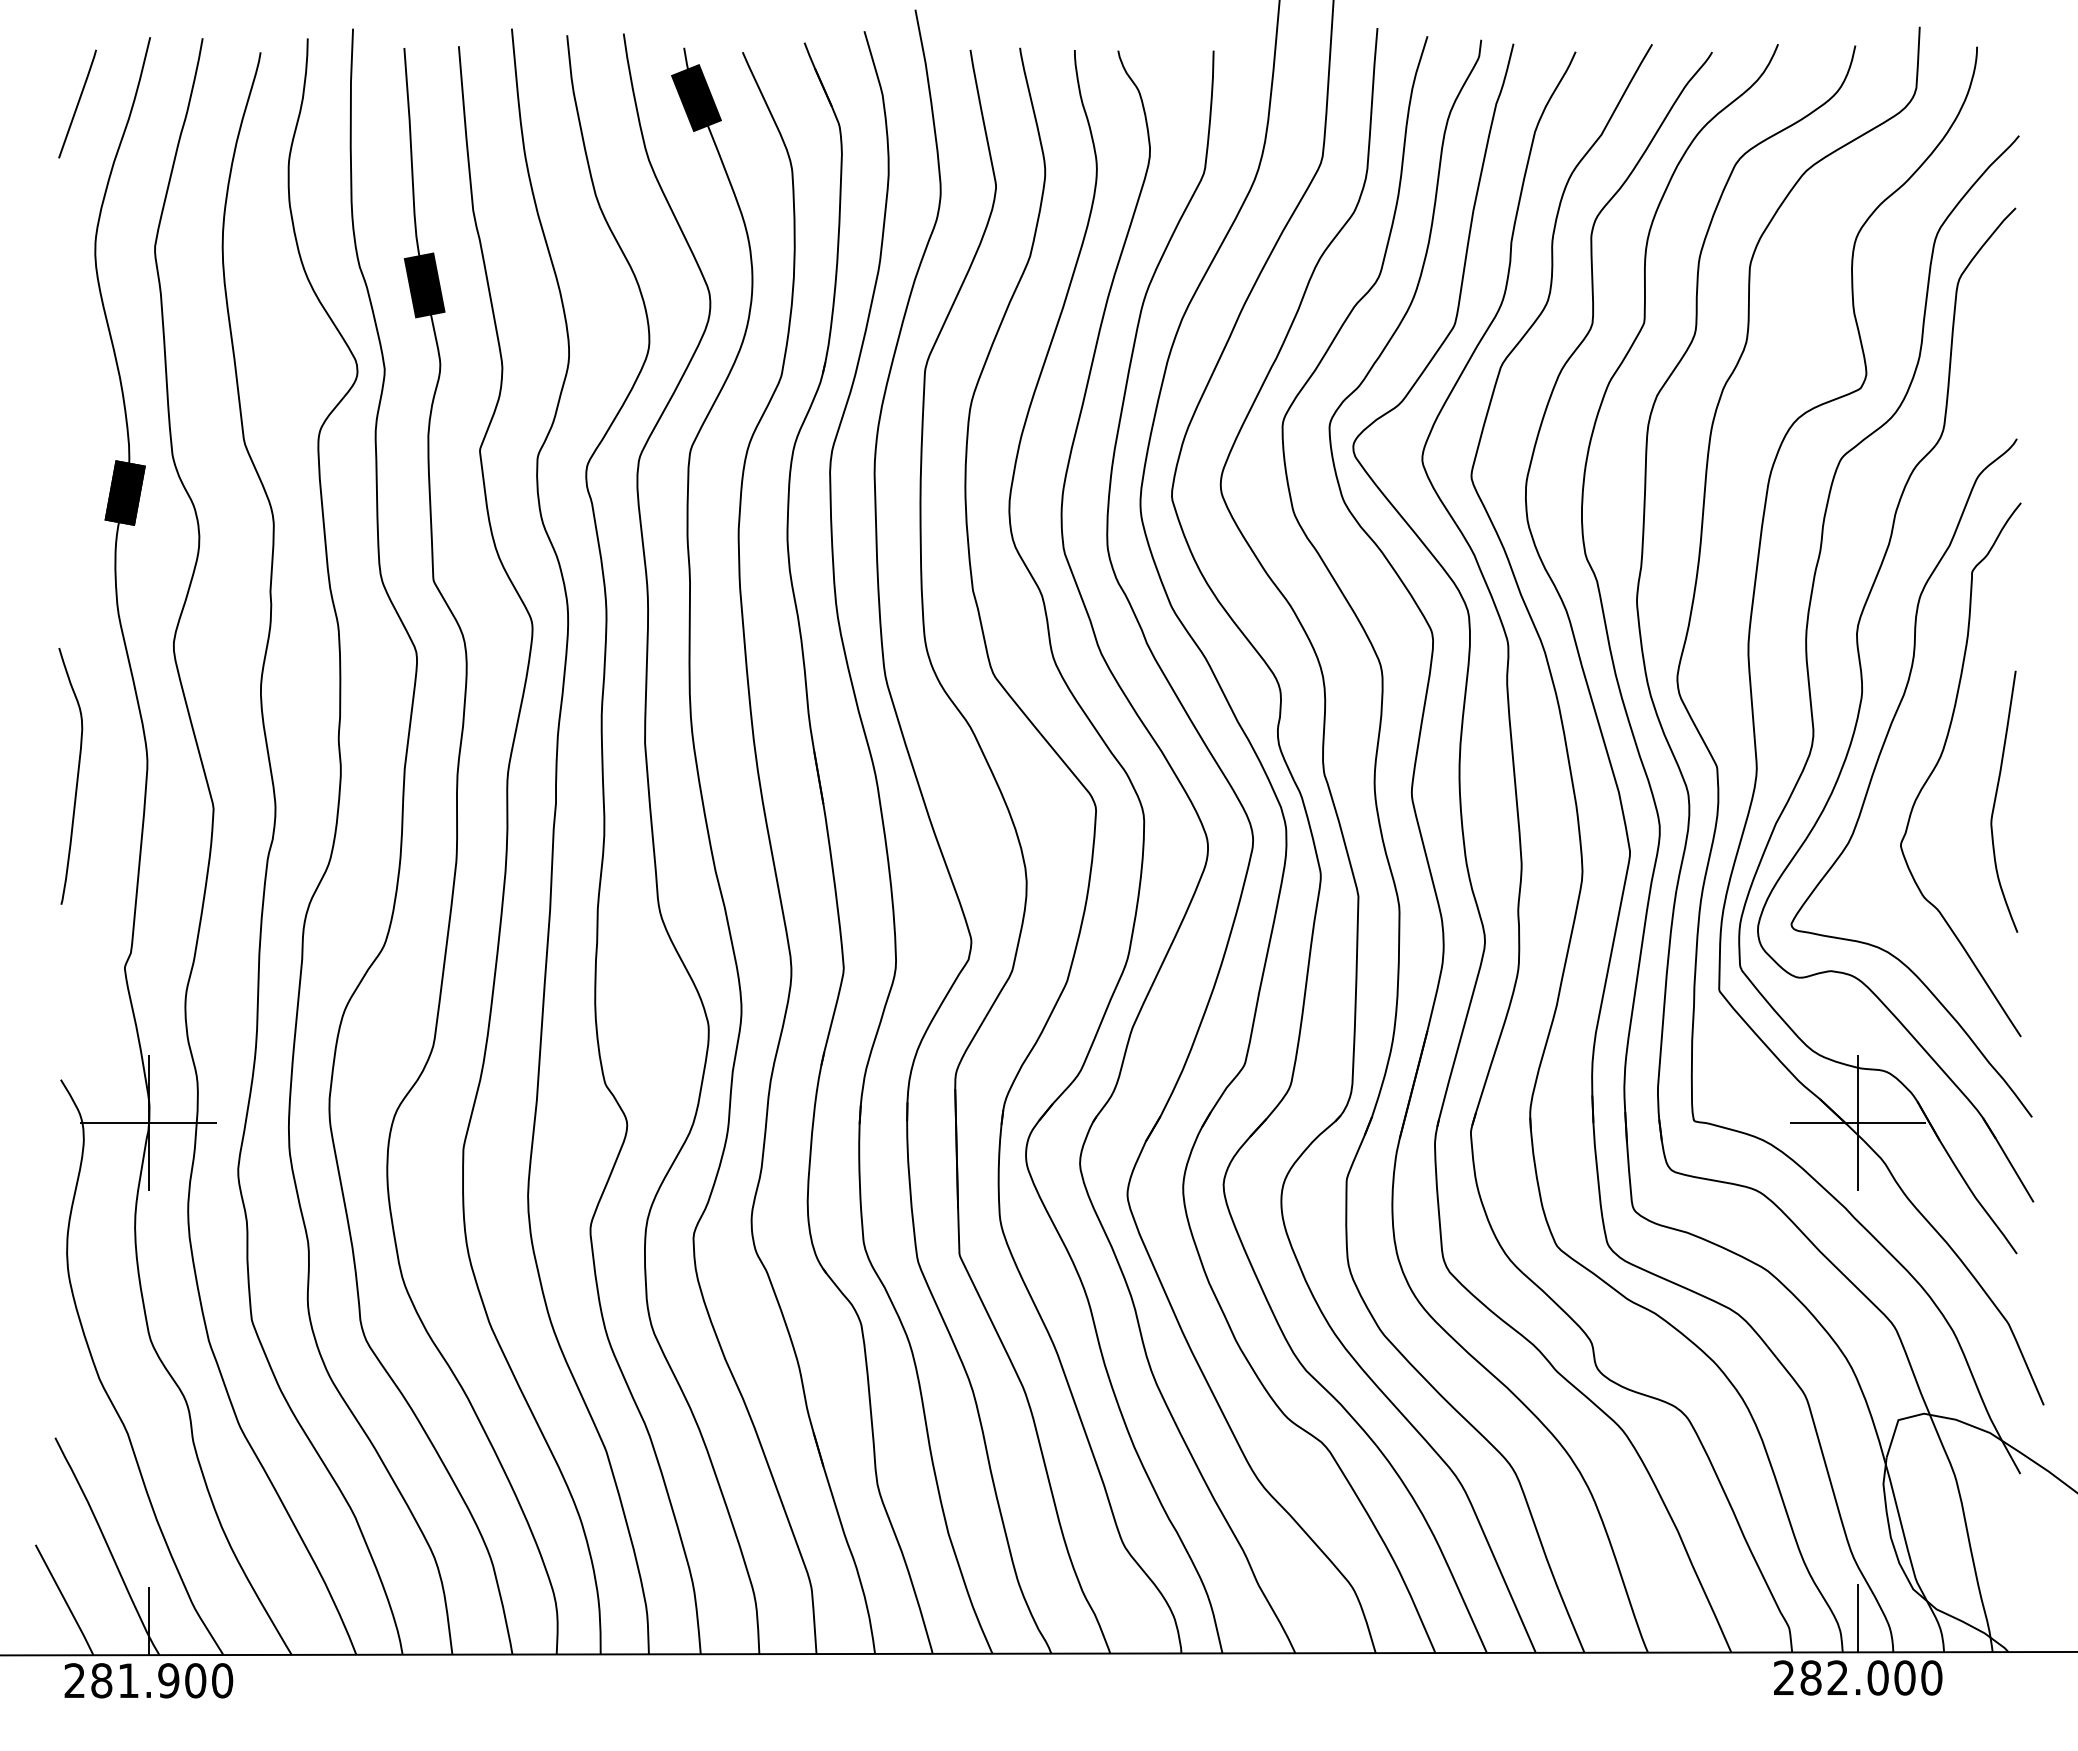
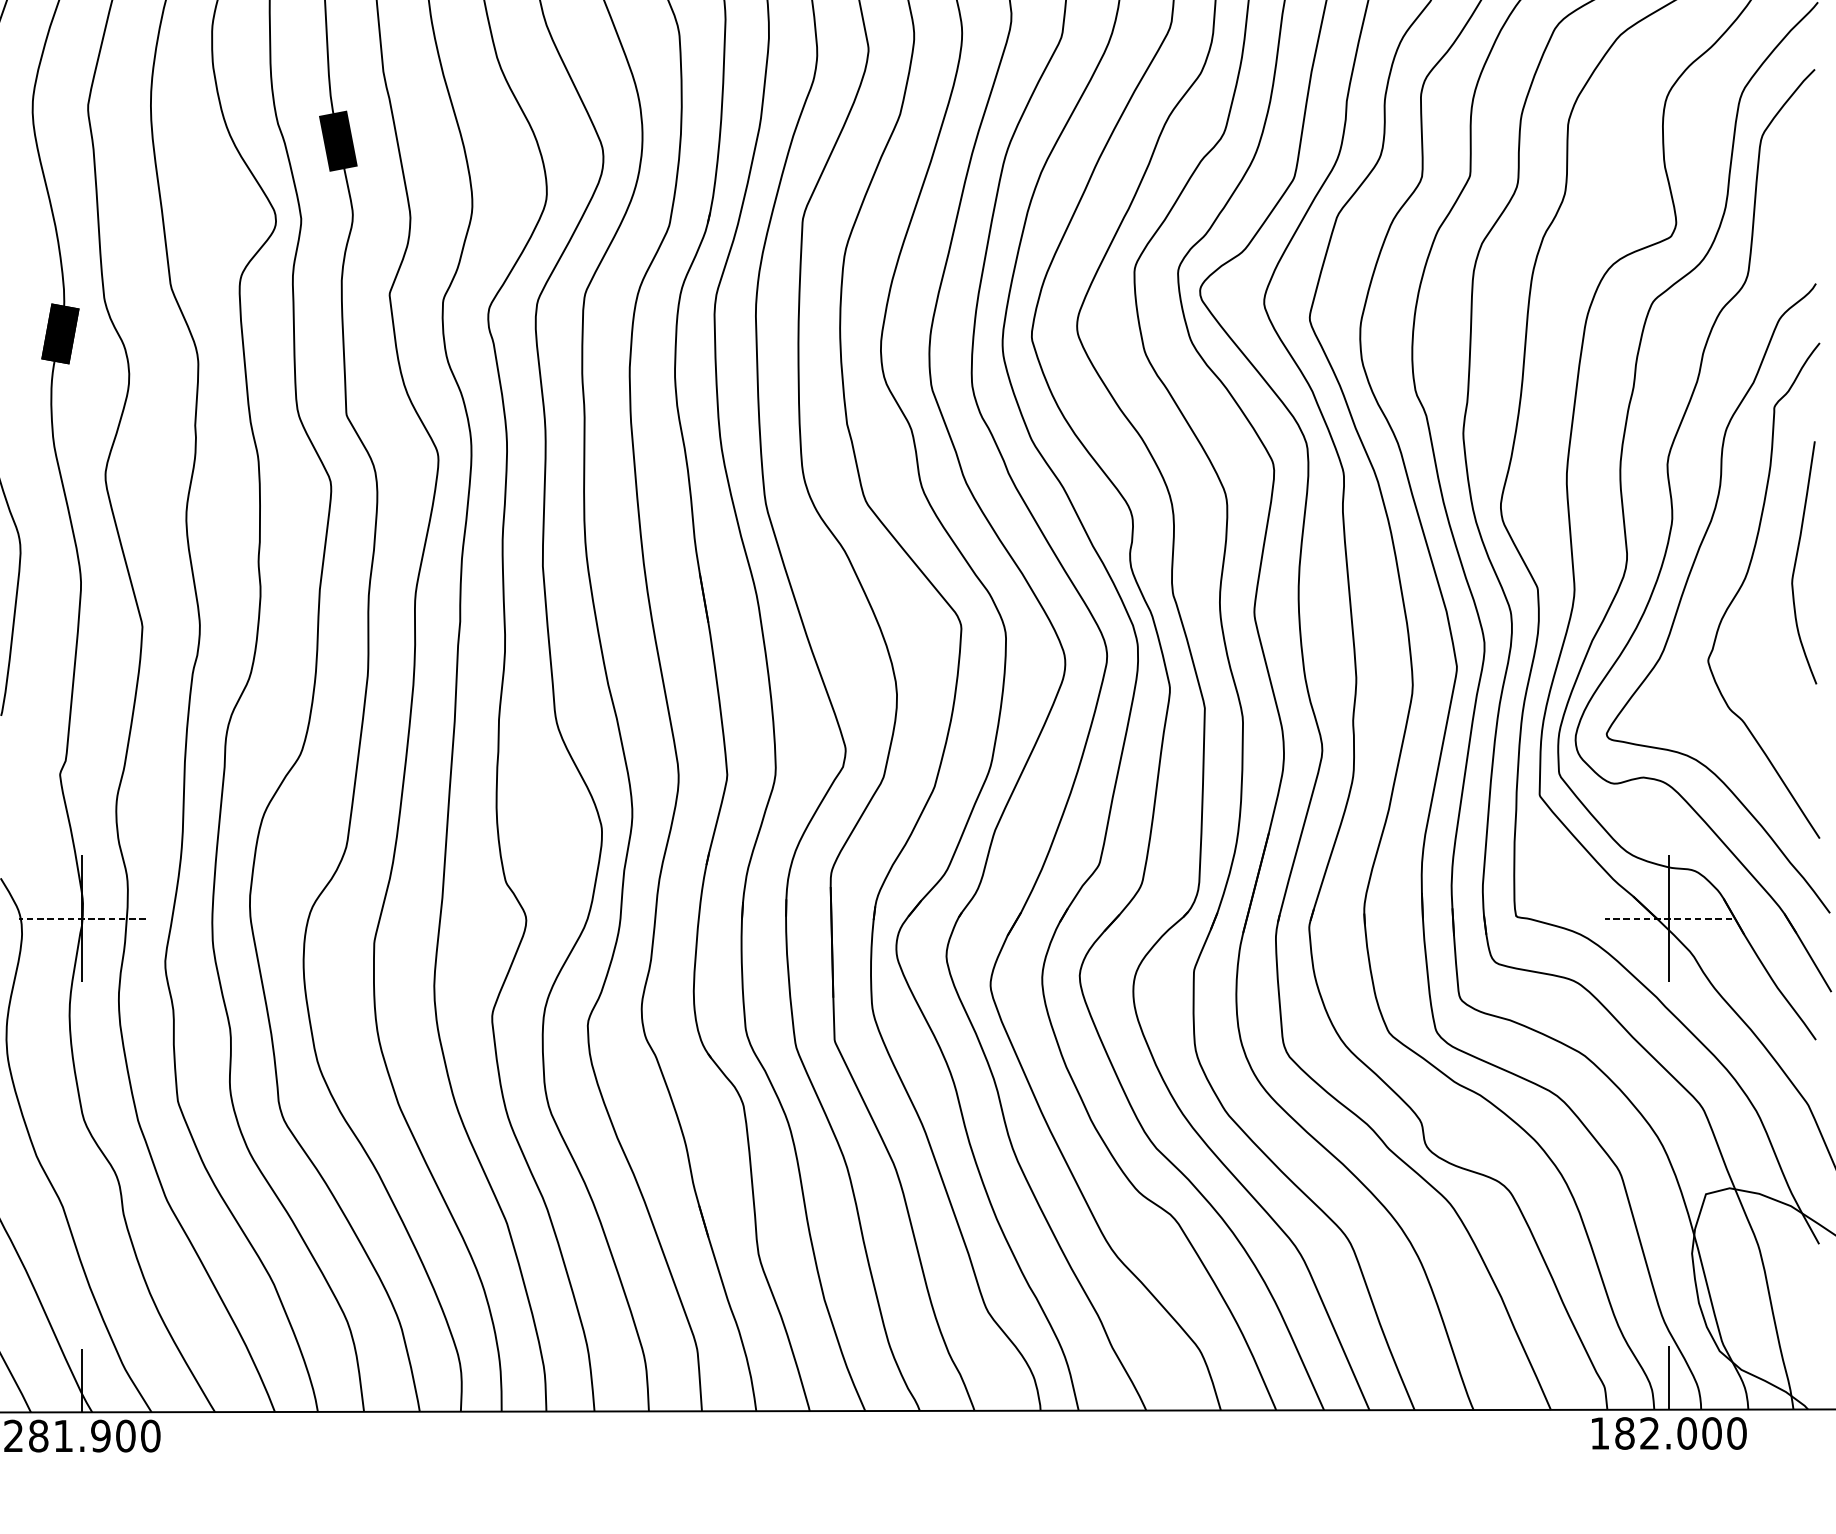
curve: (1996, 799) -> (1796, 560), moved
line: (148, 1123) -> (82, 918), solid -> dashed
line: (1857, 1123) -> (1668, 918), solid -> dashed
text: (1783, 1677) -> (1599, 1433), 282.000 -> 182.000

